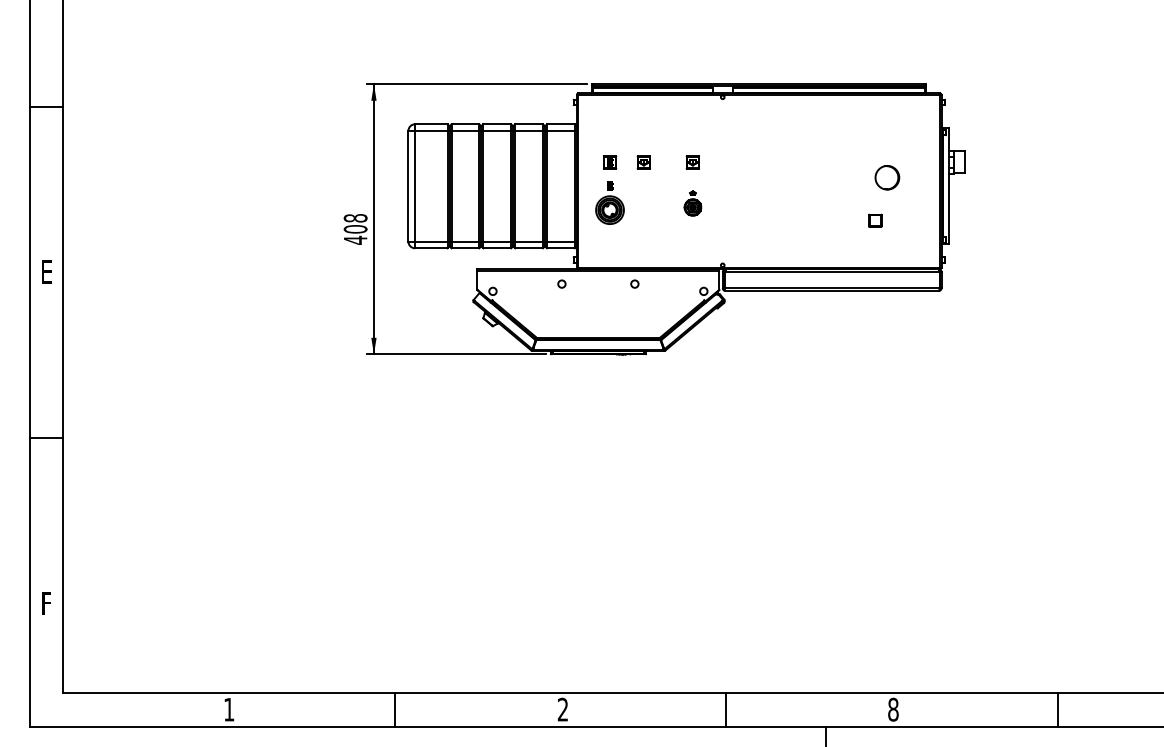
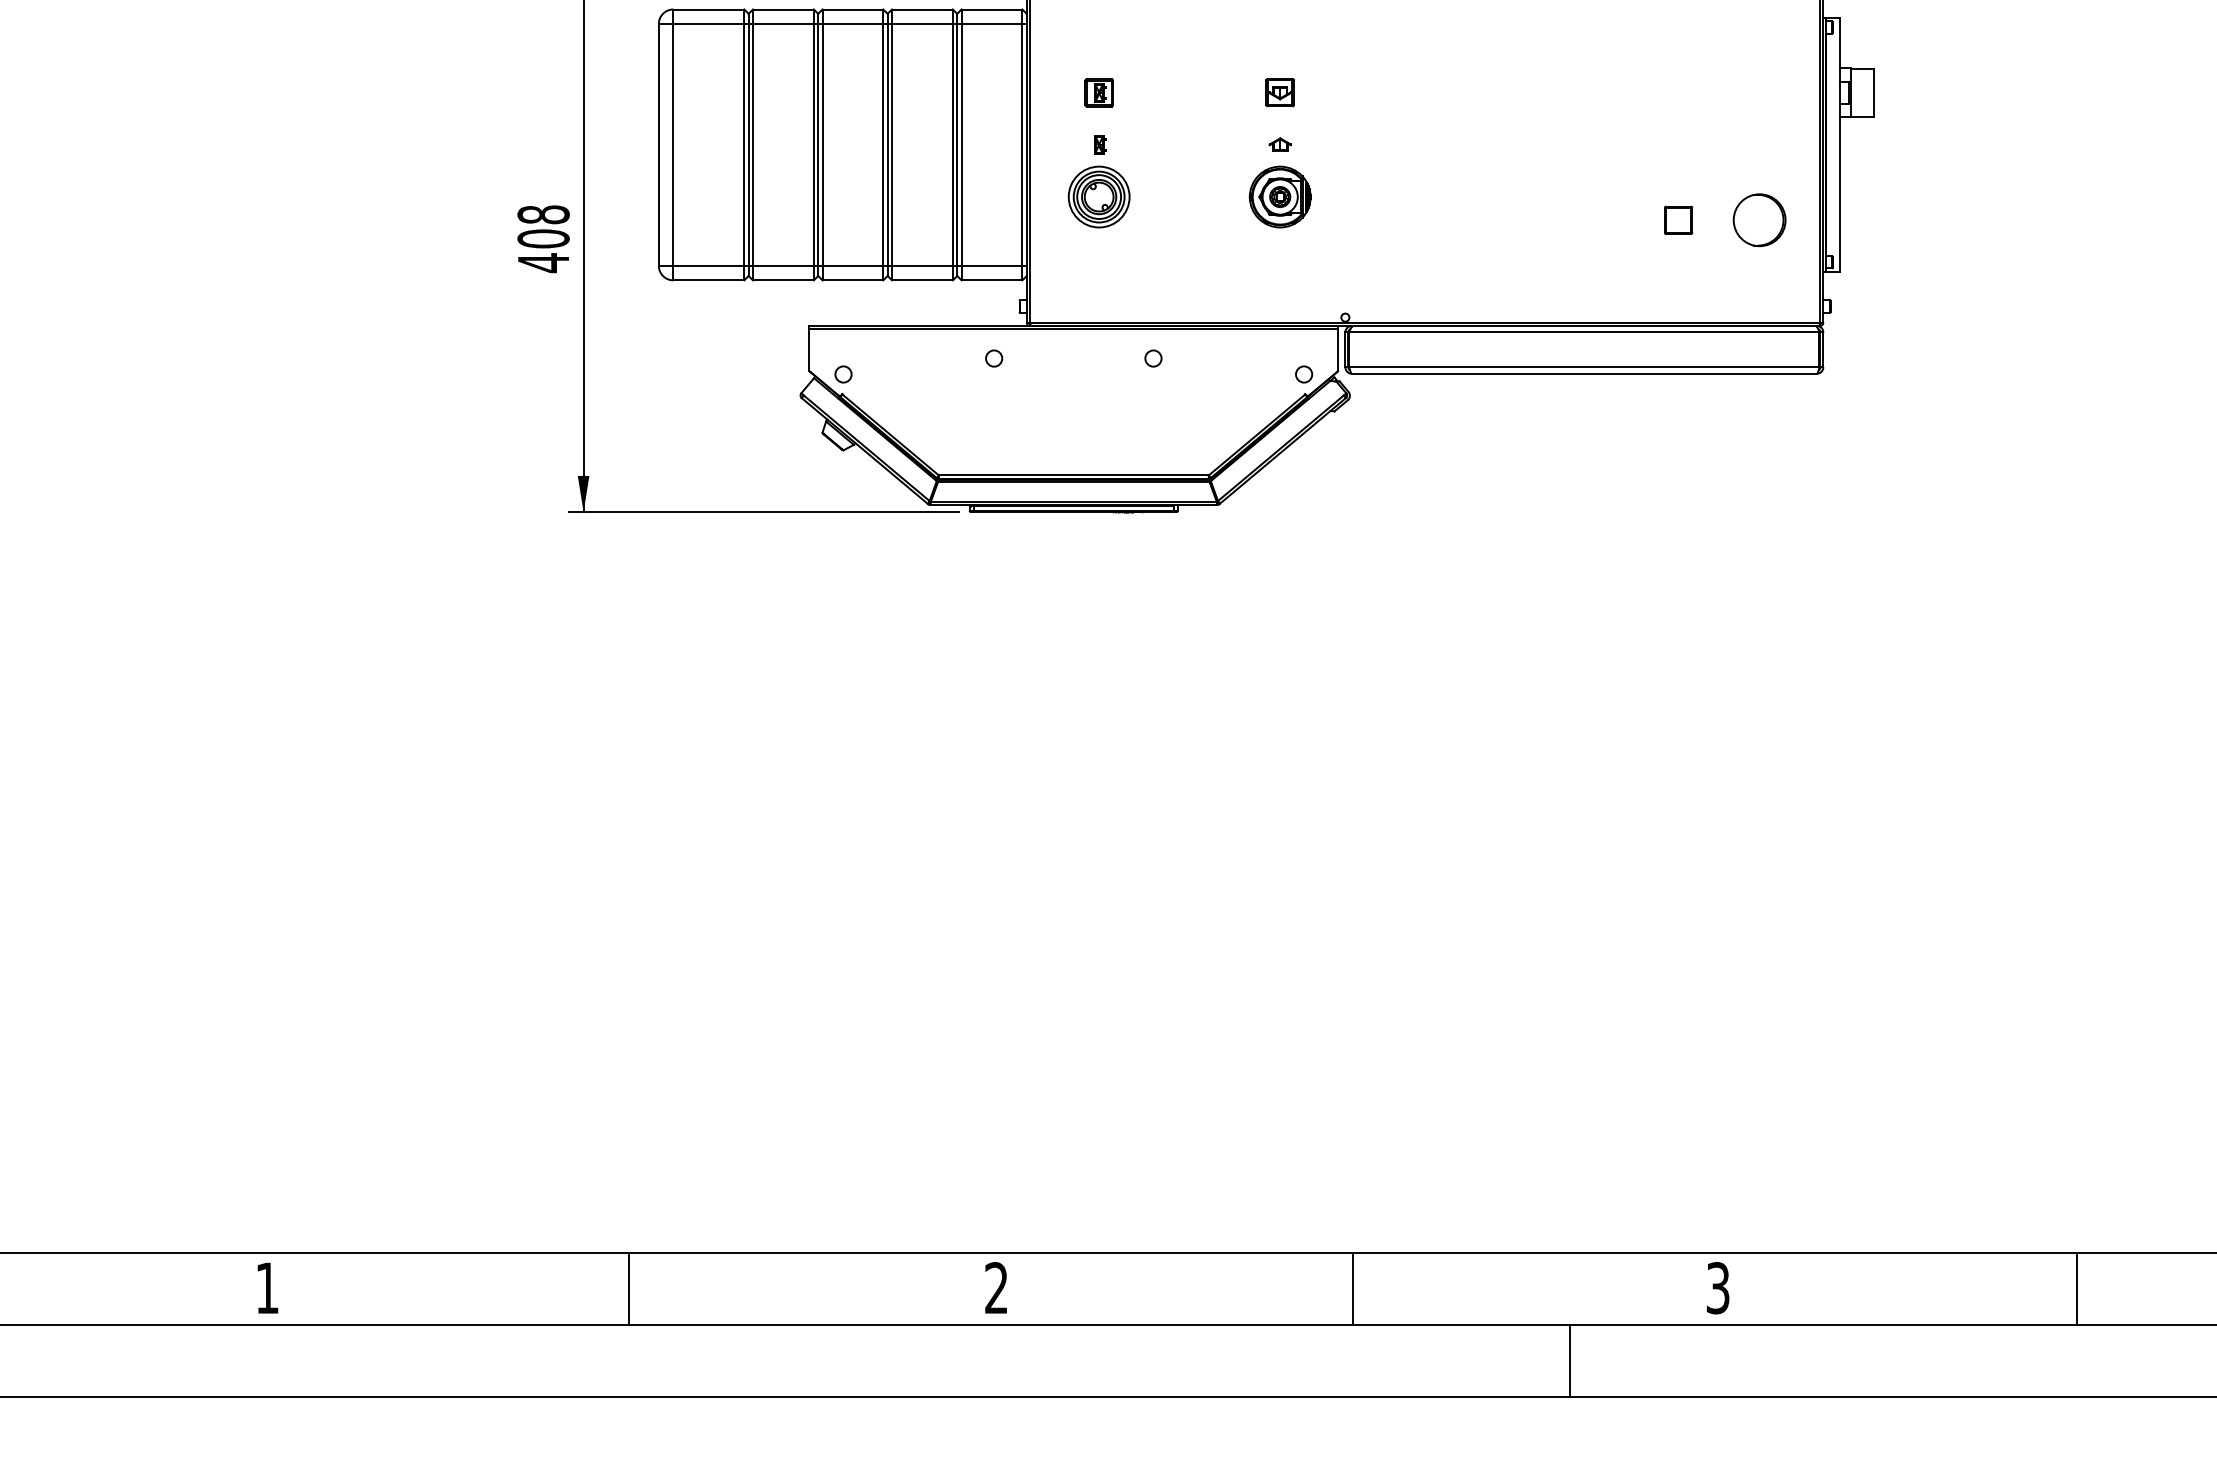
part: (643, 162) -> (1172, 92), removed
part: (887, 177) -> (1759, 219), moved
part: (692, 203) -> (1279, 182), size x1.67
text: (893, 709) -> (1718, 1287), 8 -> 3

